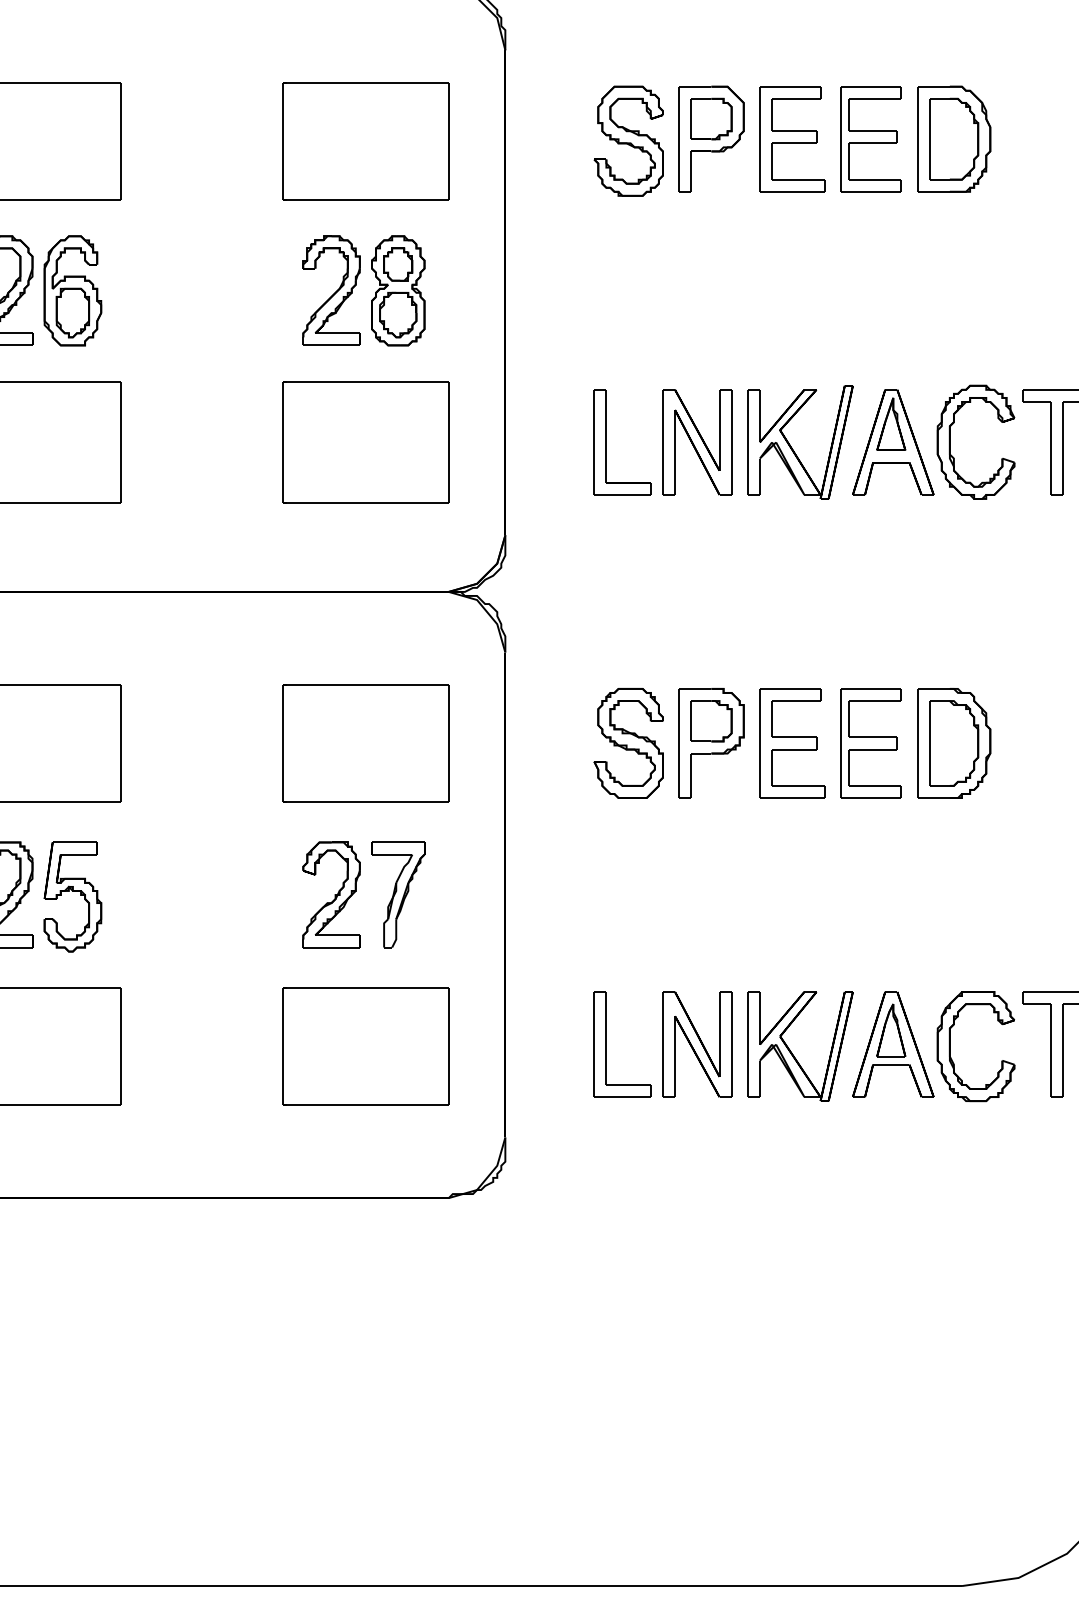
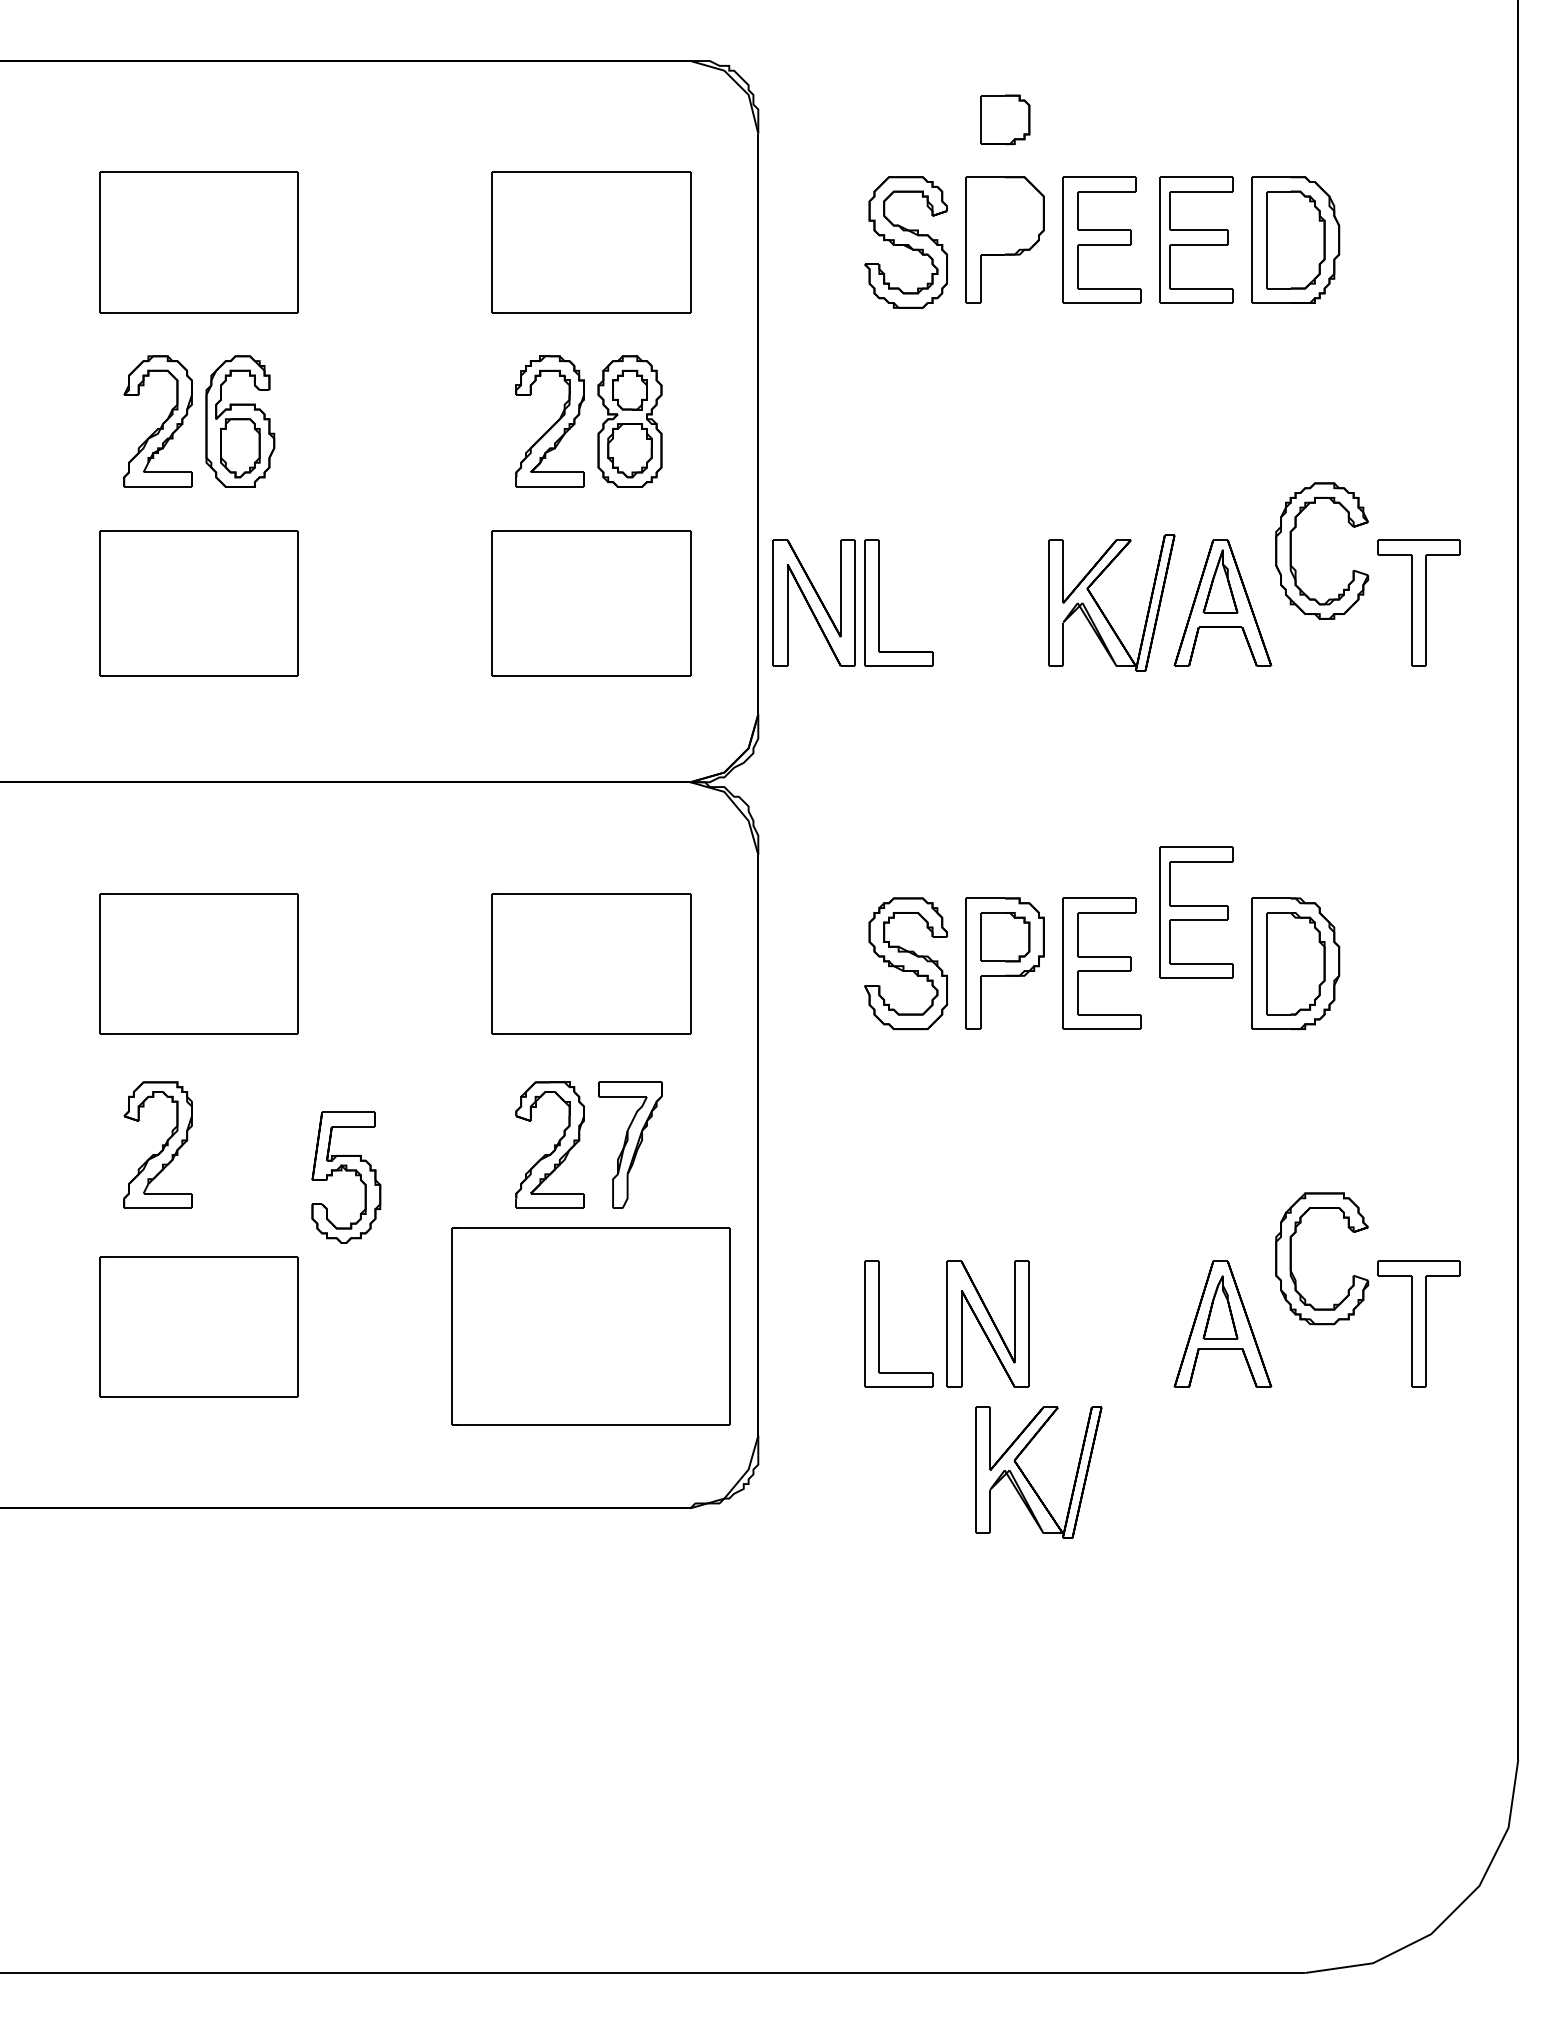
part: (711, 118) -> (1005, 119), moved
part: (696, 441) -> (813, 602), moved
part: (950, 441) -> (1291, 550), moved
part: (871, 743) -> (1196, 912), moved
part: (73, 896) -> (346, 1177), moved
part: (366, 1046) -> (591, 1326), size x1.4
part: (950, 1046) -> (1291, 1258), moved
part: (791, 1052) -> (1028, 1479), moved

